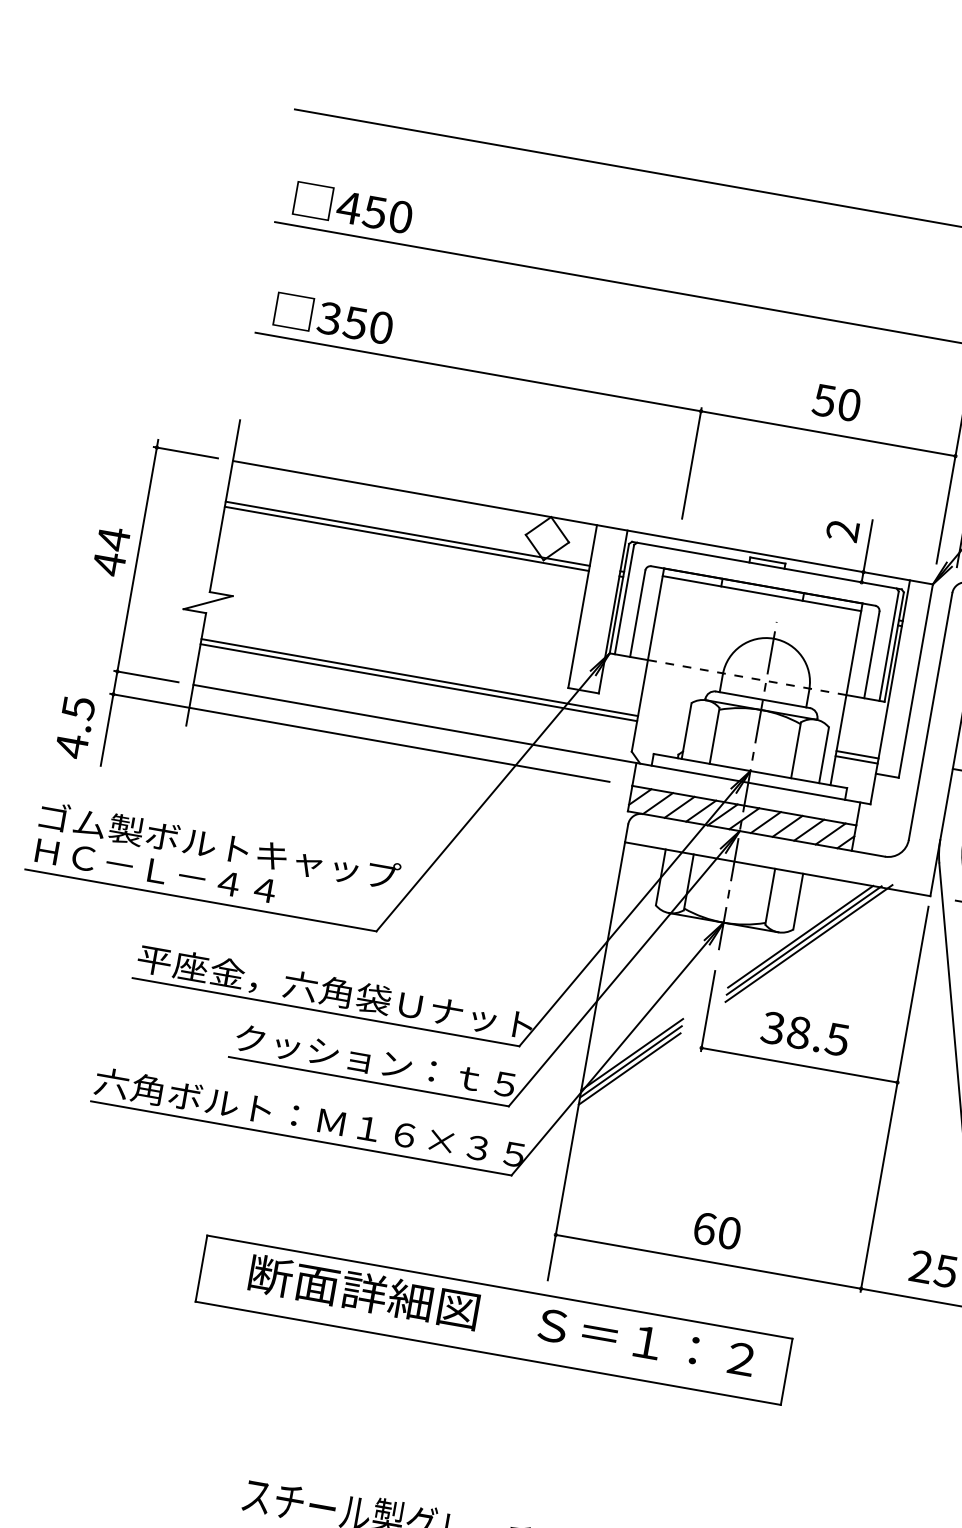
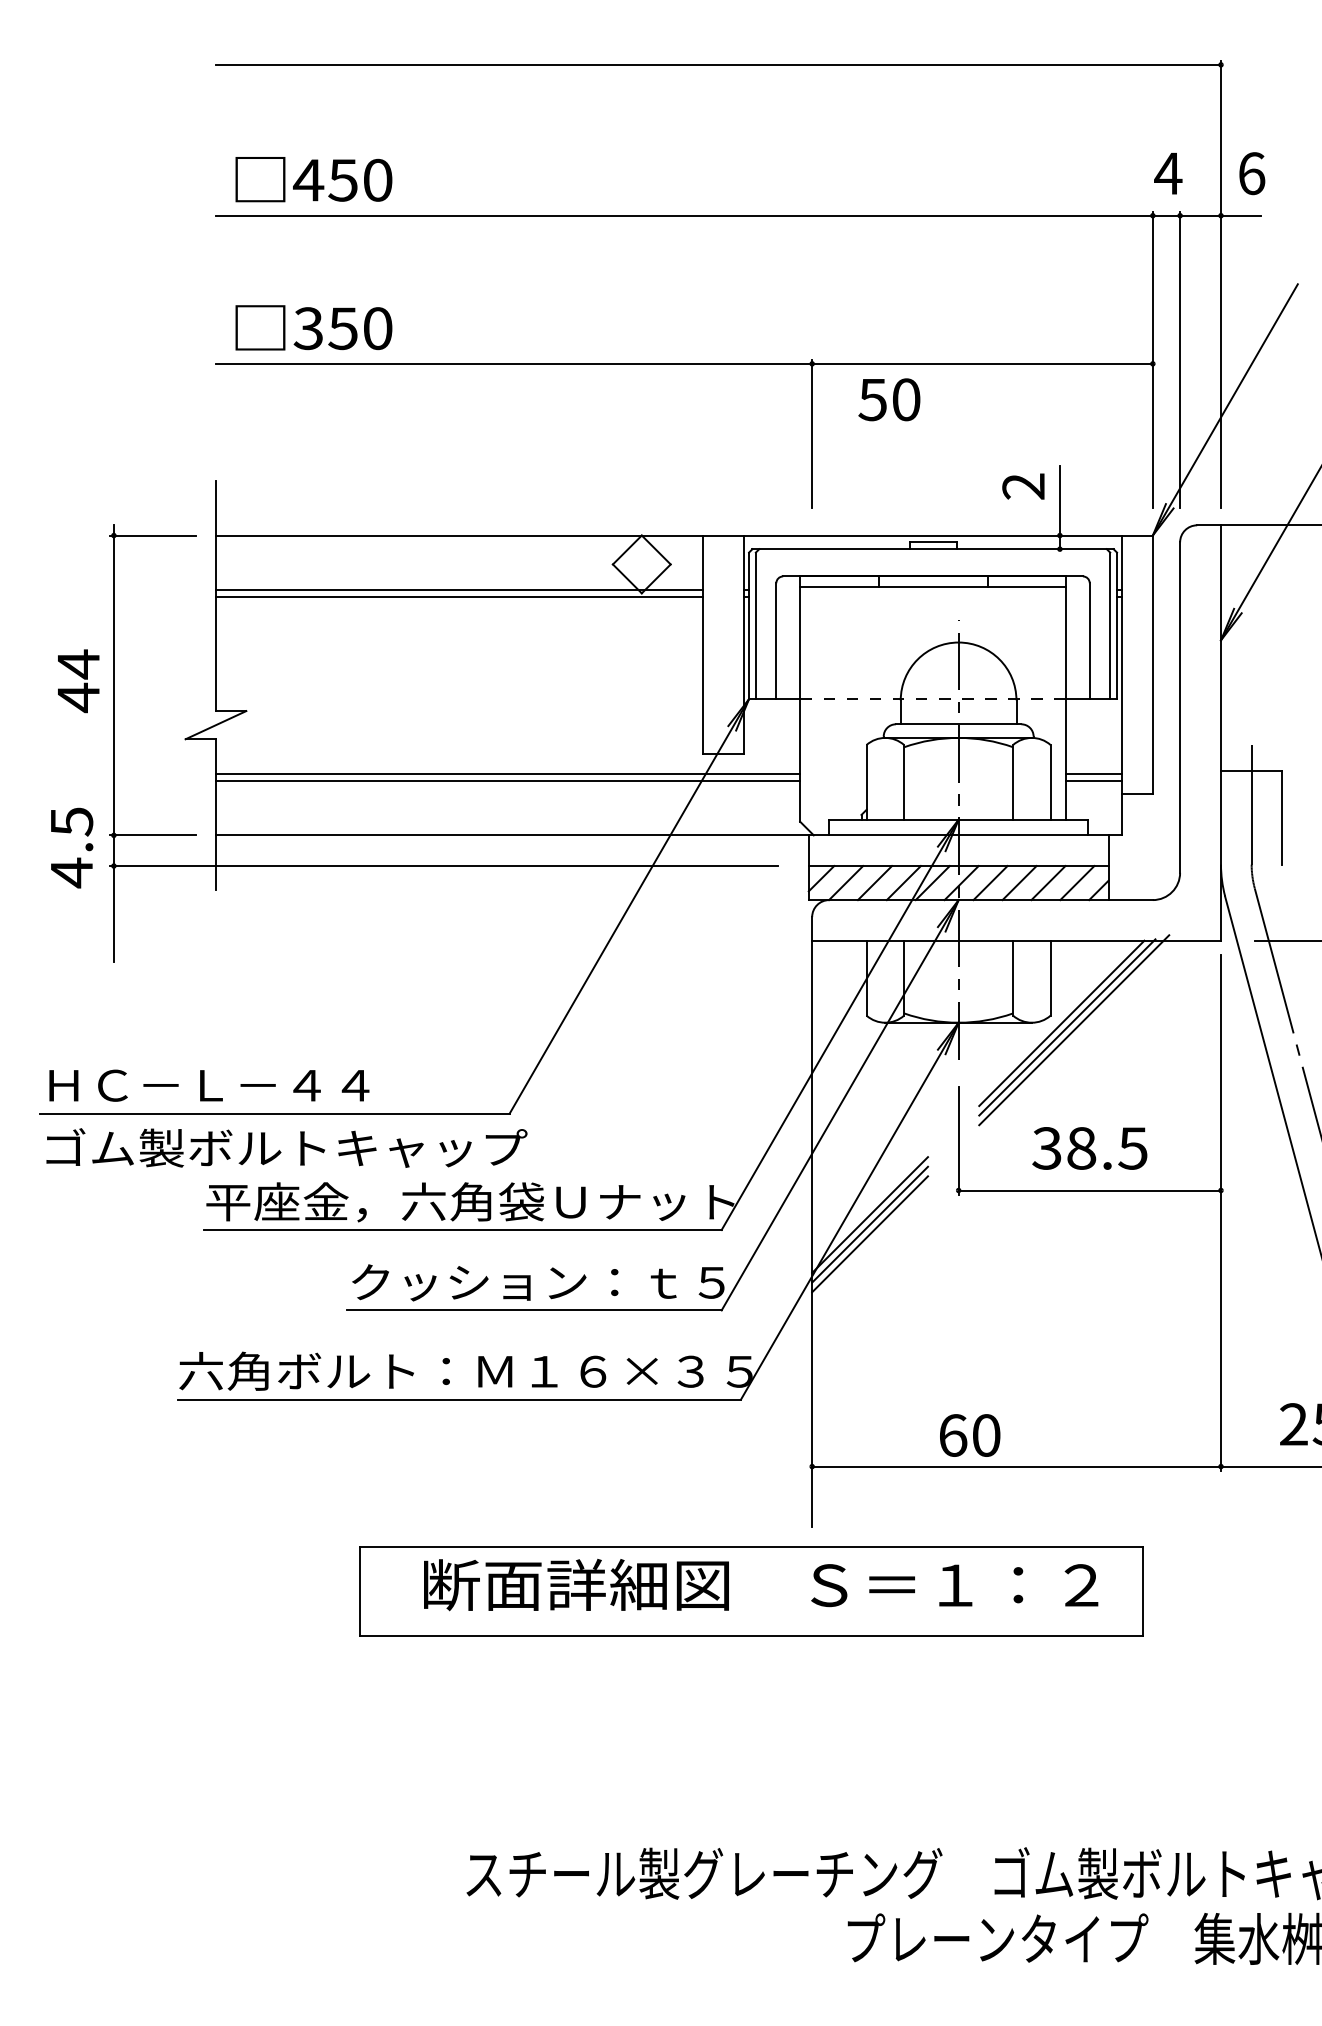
text: (836, 402) -> (889, 399), moved
text: (75, 727) -> (72, 847), moved
text: (219, 845) -> (286, 1147), moved
text: (717, 1231) -> (970, 1435), moved

